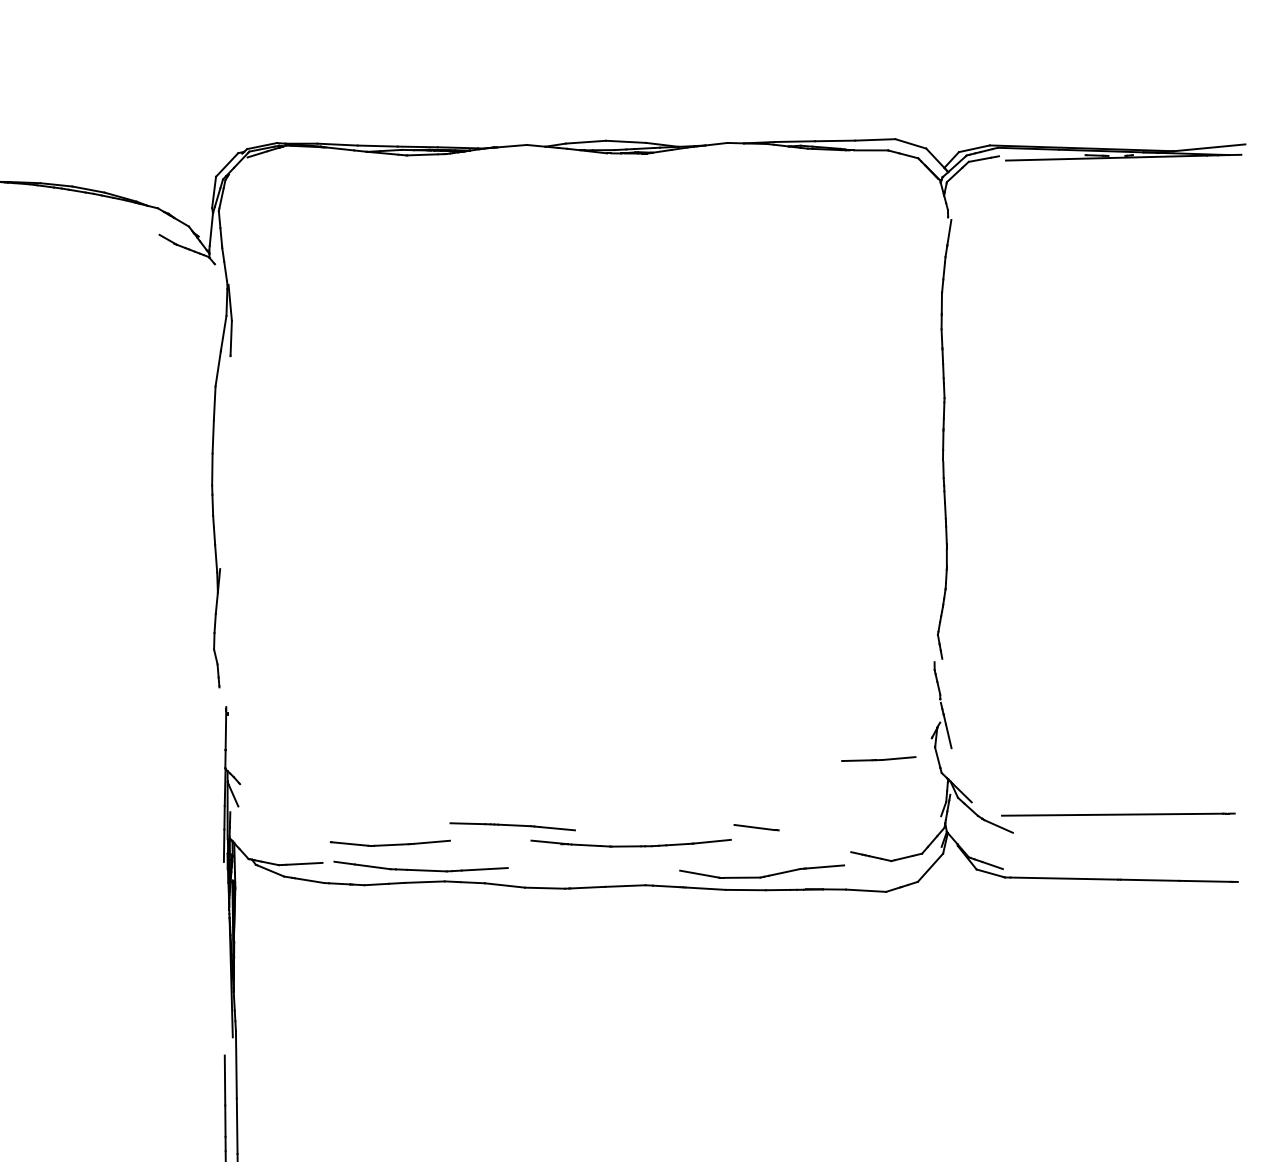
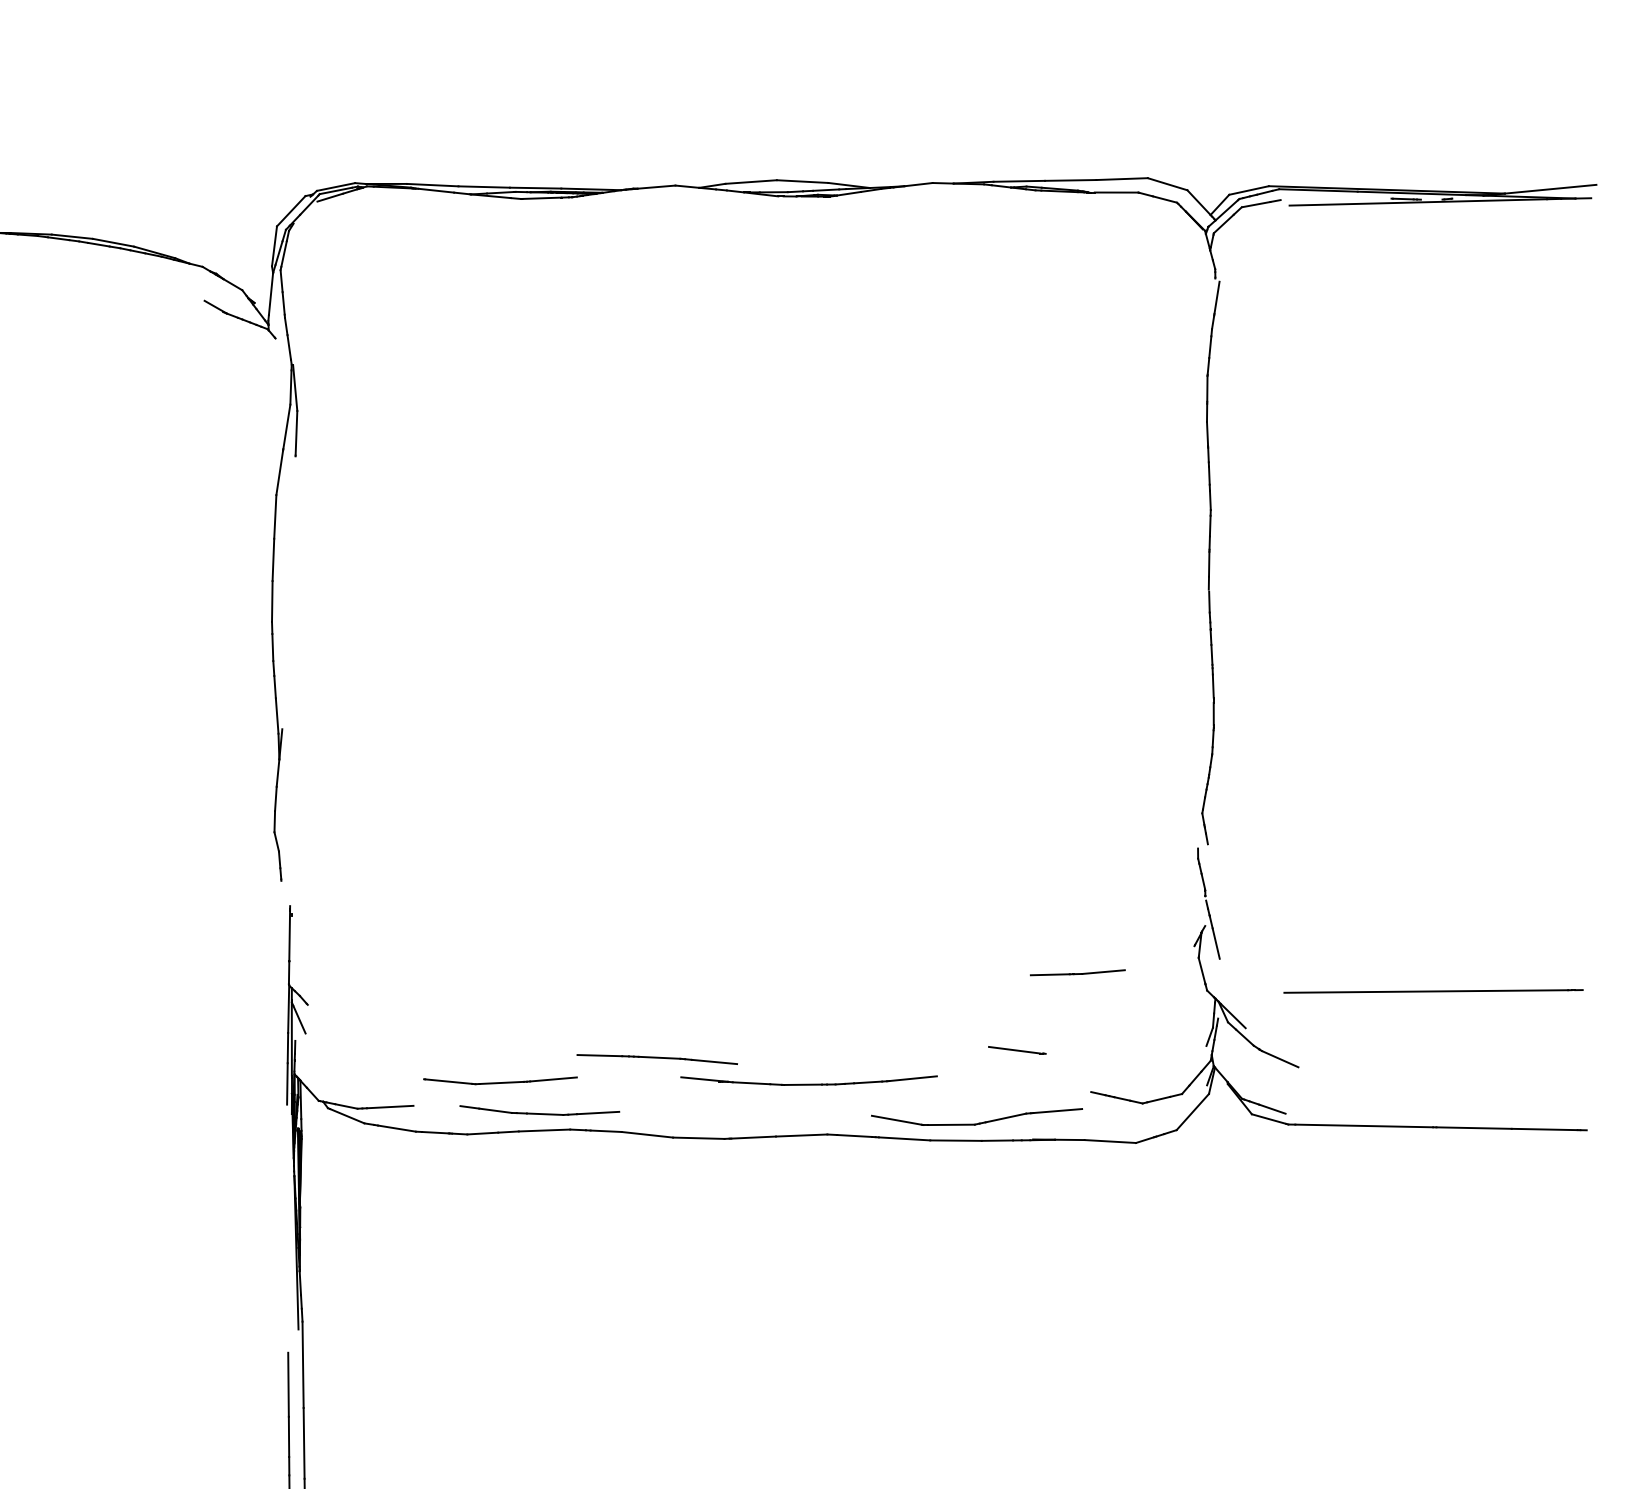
line: (878, 759) -> (1077, 973), moved
line: (1118, 814) -> (1433, 991), moved
line: (756, 827) -> (1017, 1050), moved
part: (420, 866) -> (539, 1110), size x0.71

